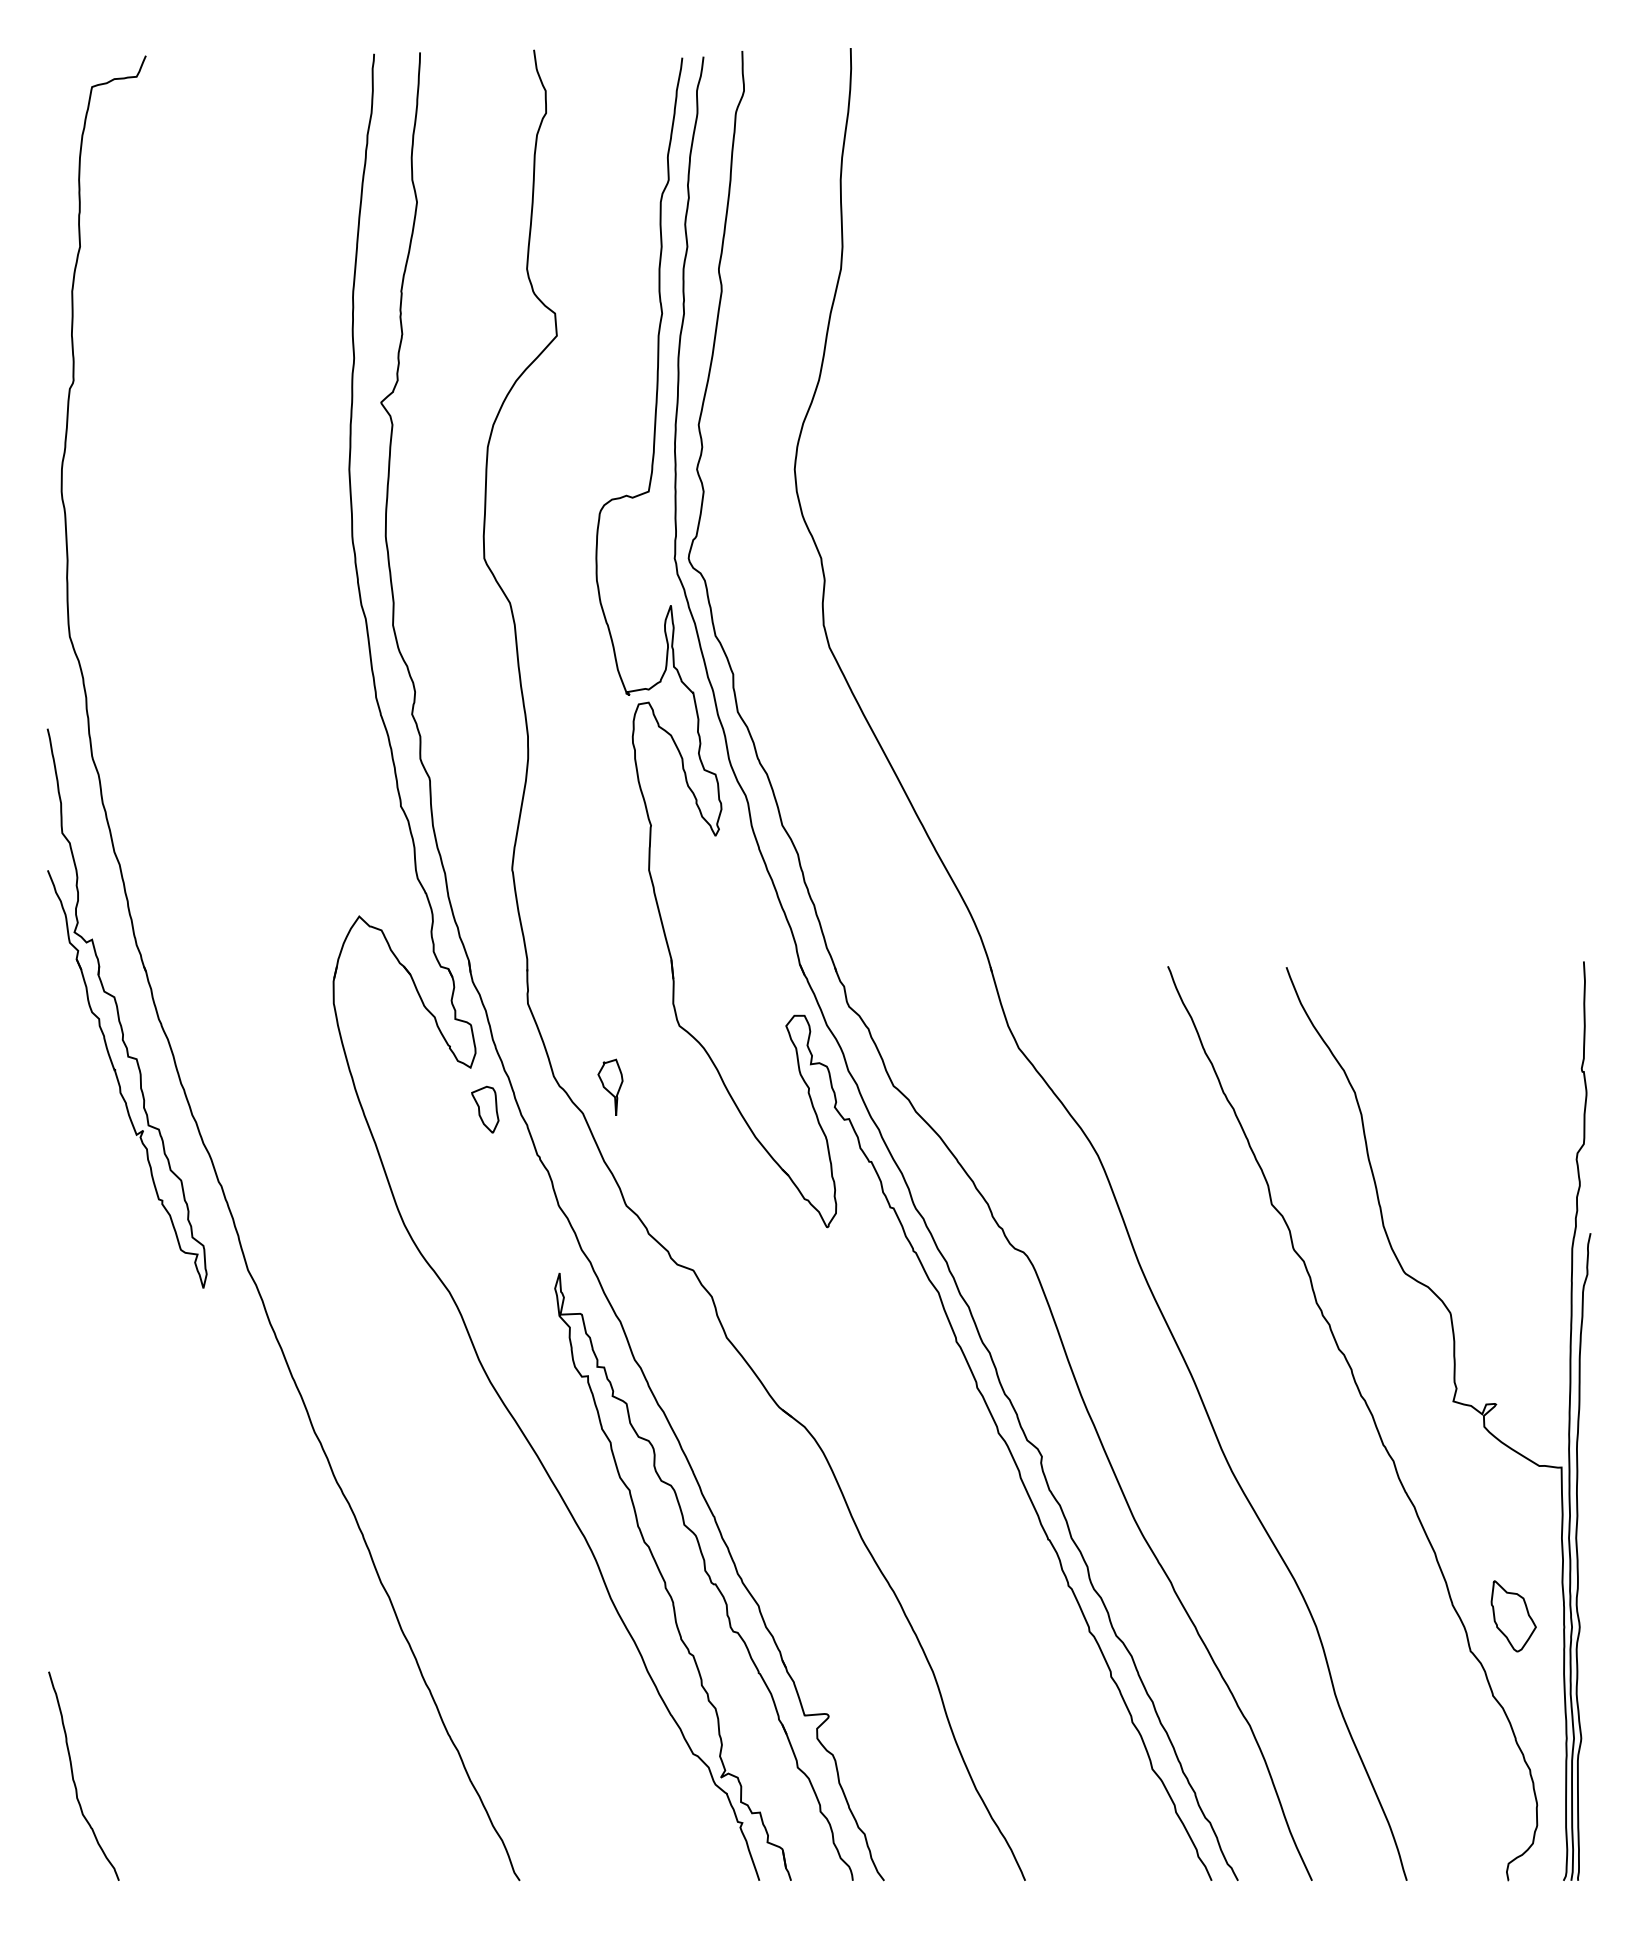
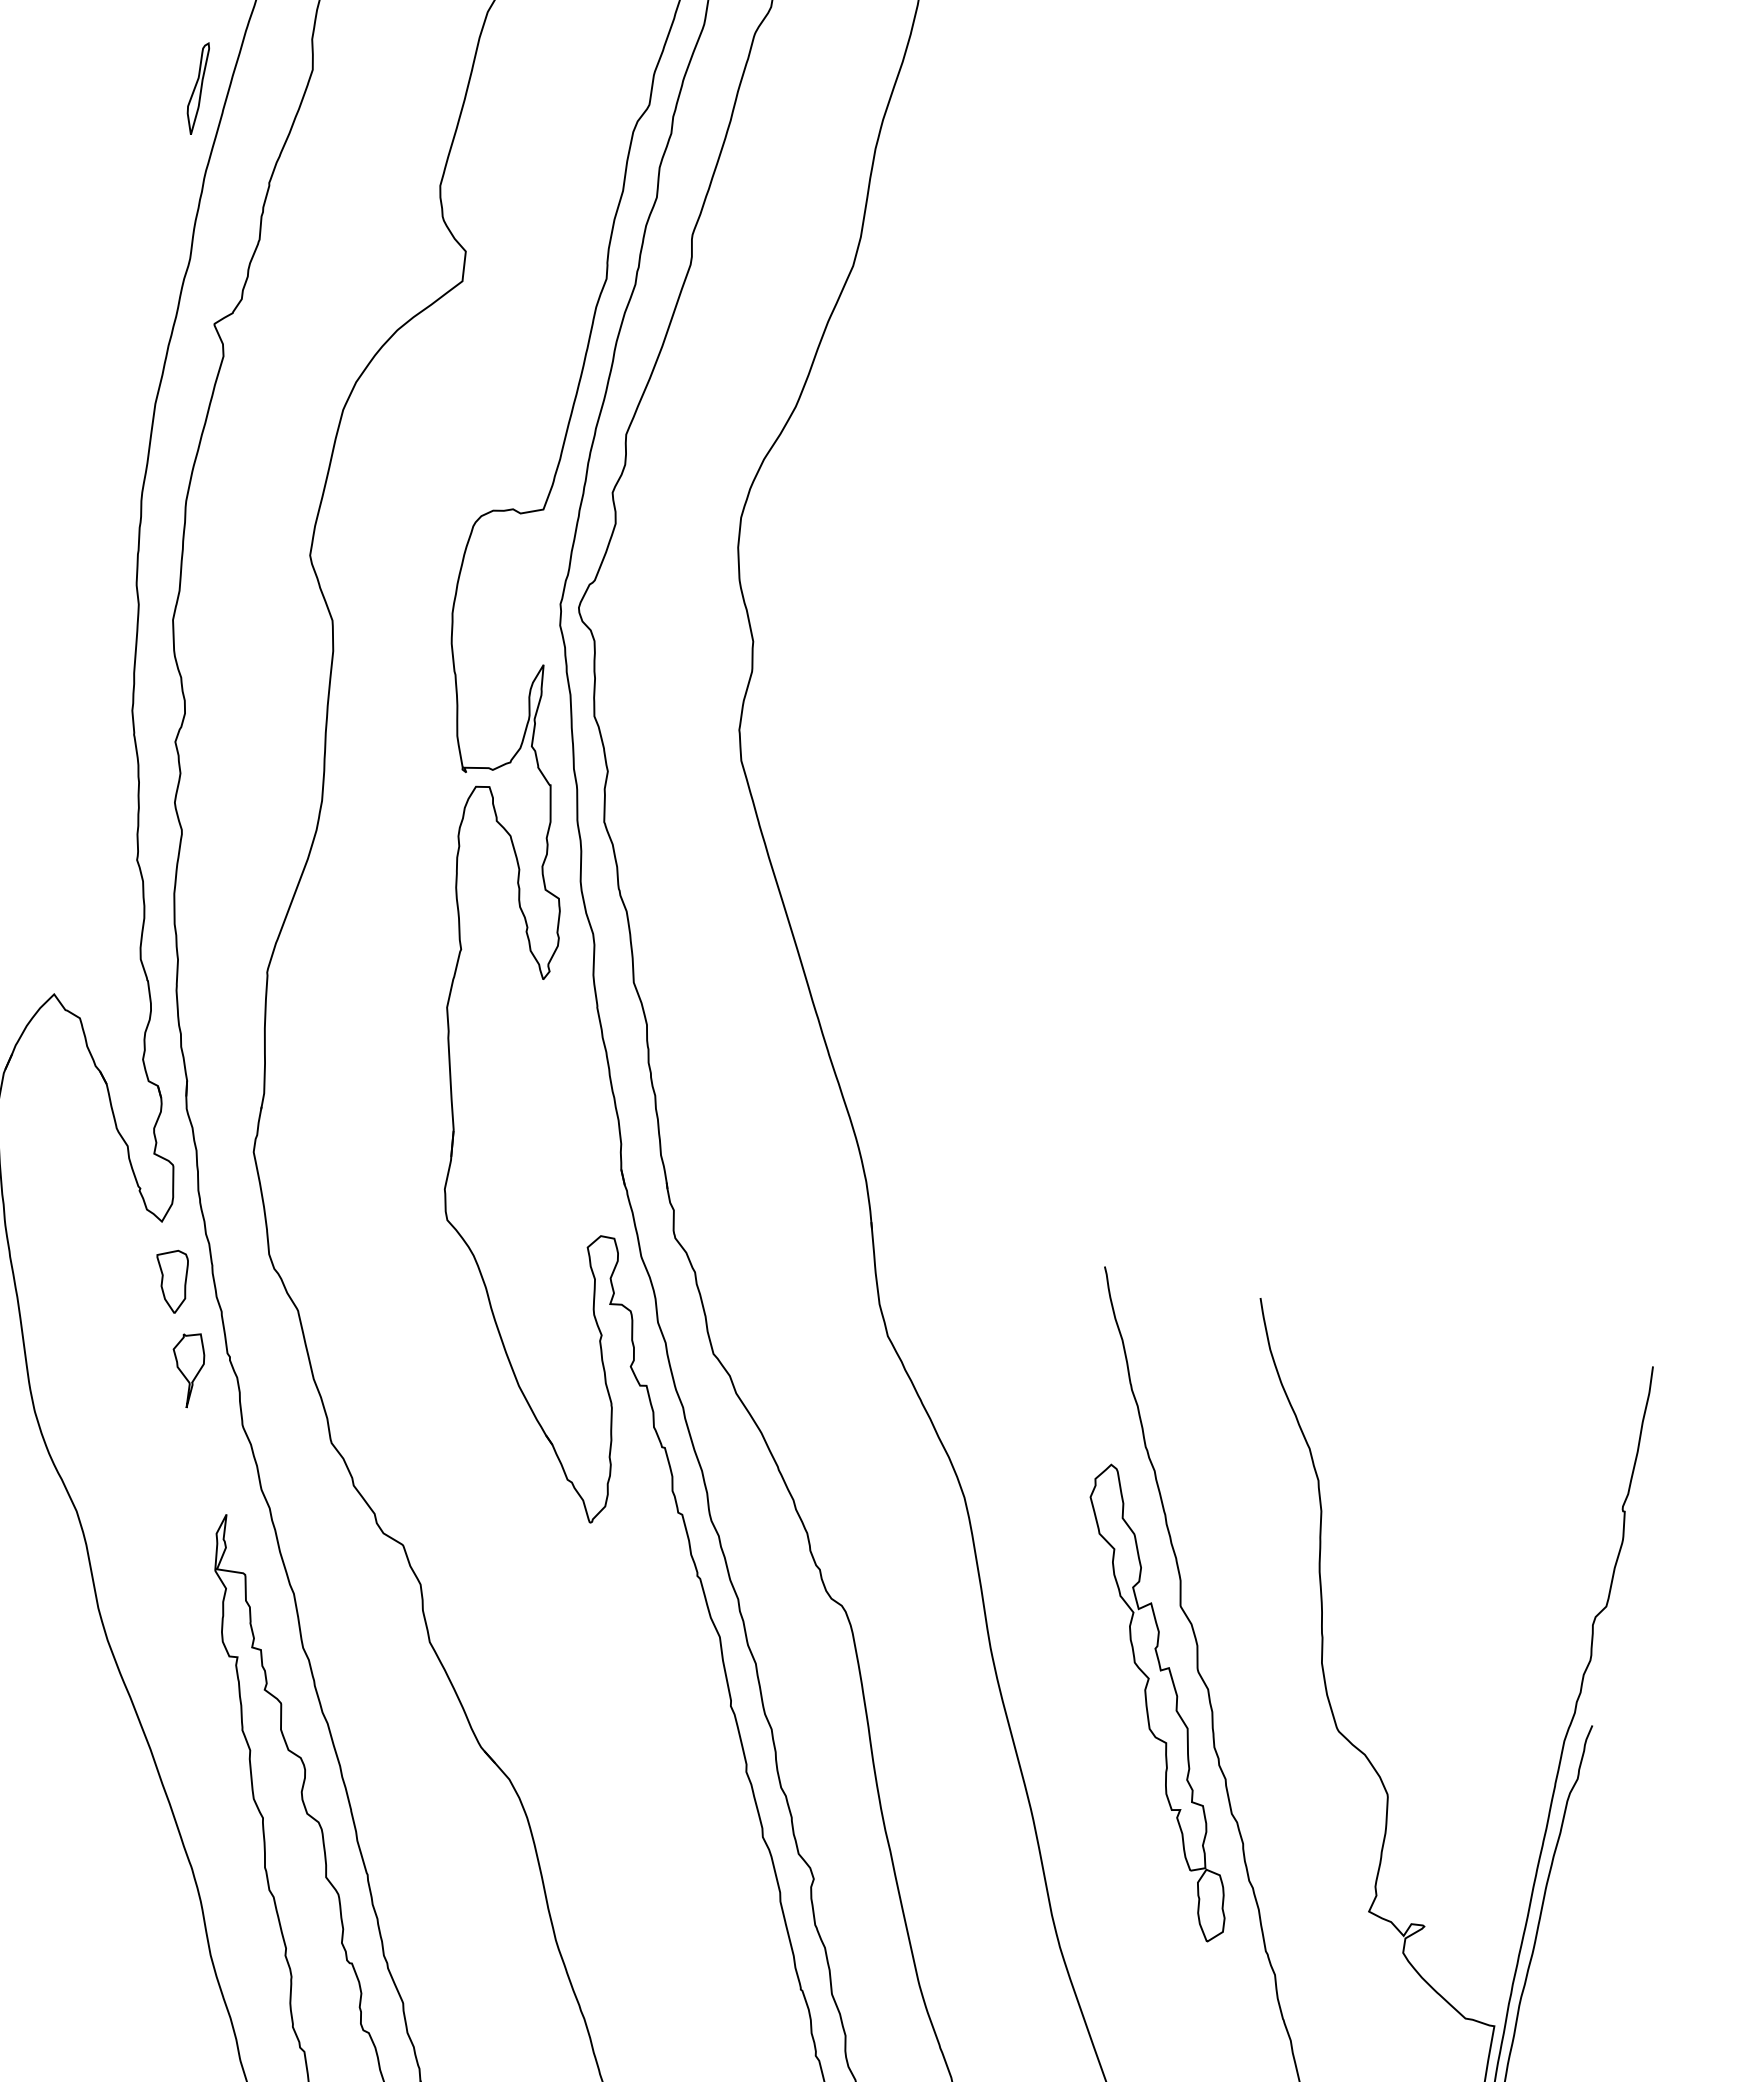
part: (334, 231) -> (196, 87), added
part: (610, 1086) -> (186, 1368), moved
part: (1269, 1278) -> (1158, 1702), added

